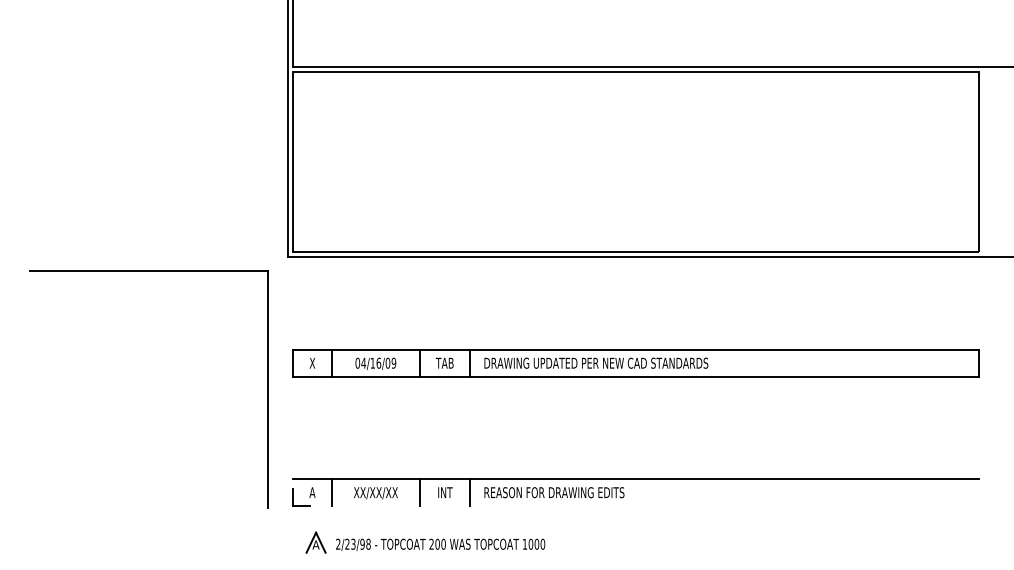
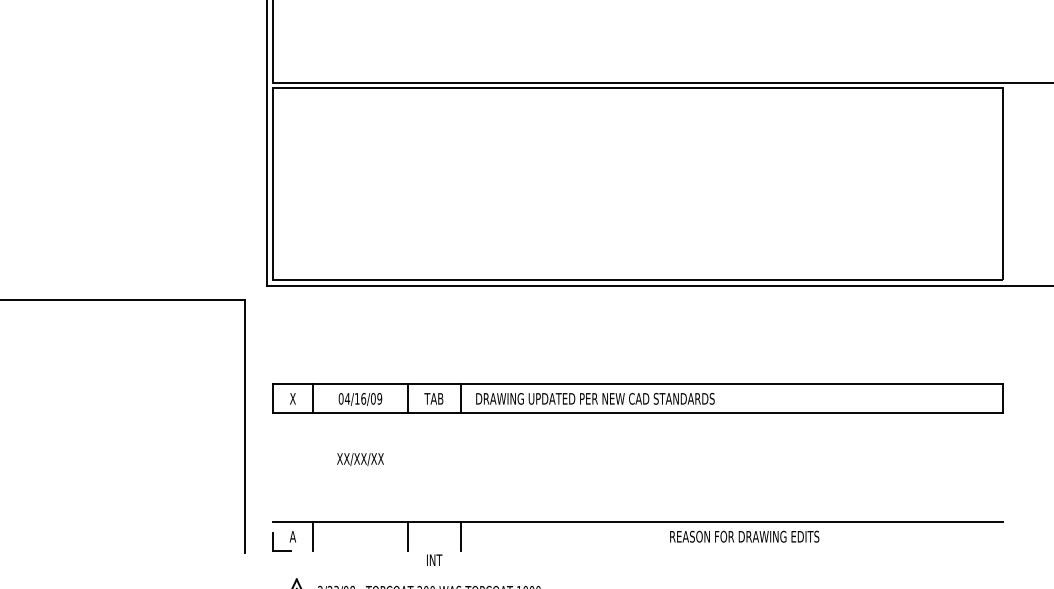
text: (445, 492) -> (434, 560), moved
text: (554, 492) -> (744, 536), moved
text: (375, 493) -> (360, 459), moved

